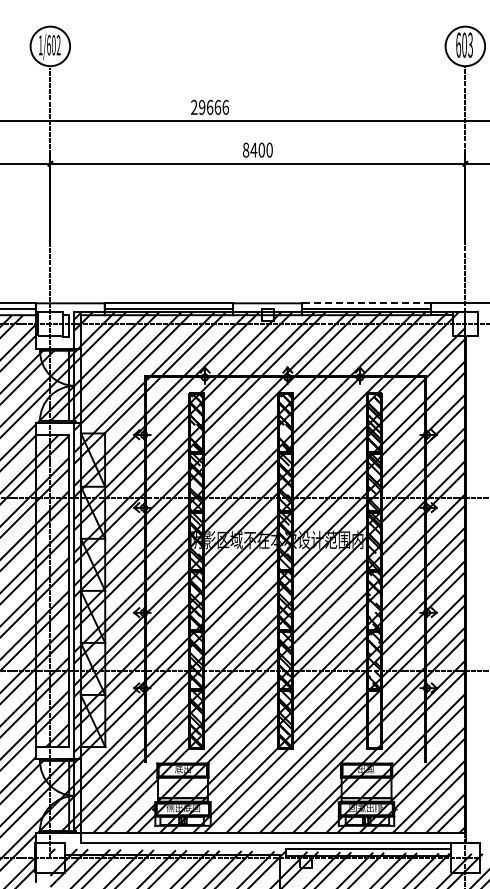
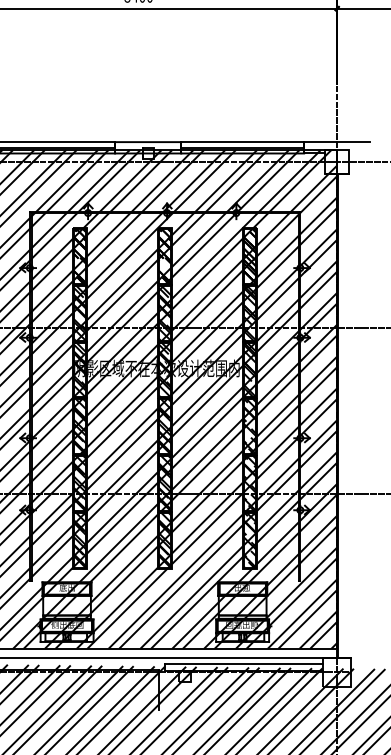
line: (366, 303) -> (242, 142), dashed -> solid
hatch: (374, 719) -> (250, 540), added

